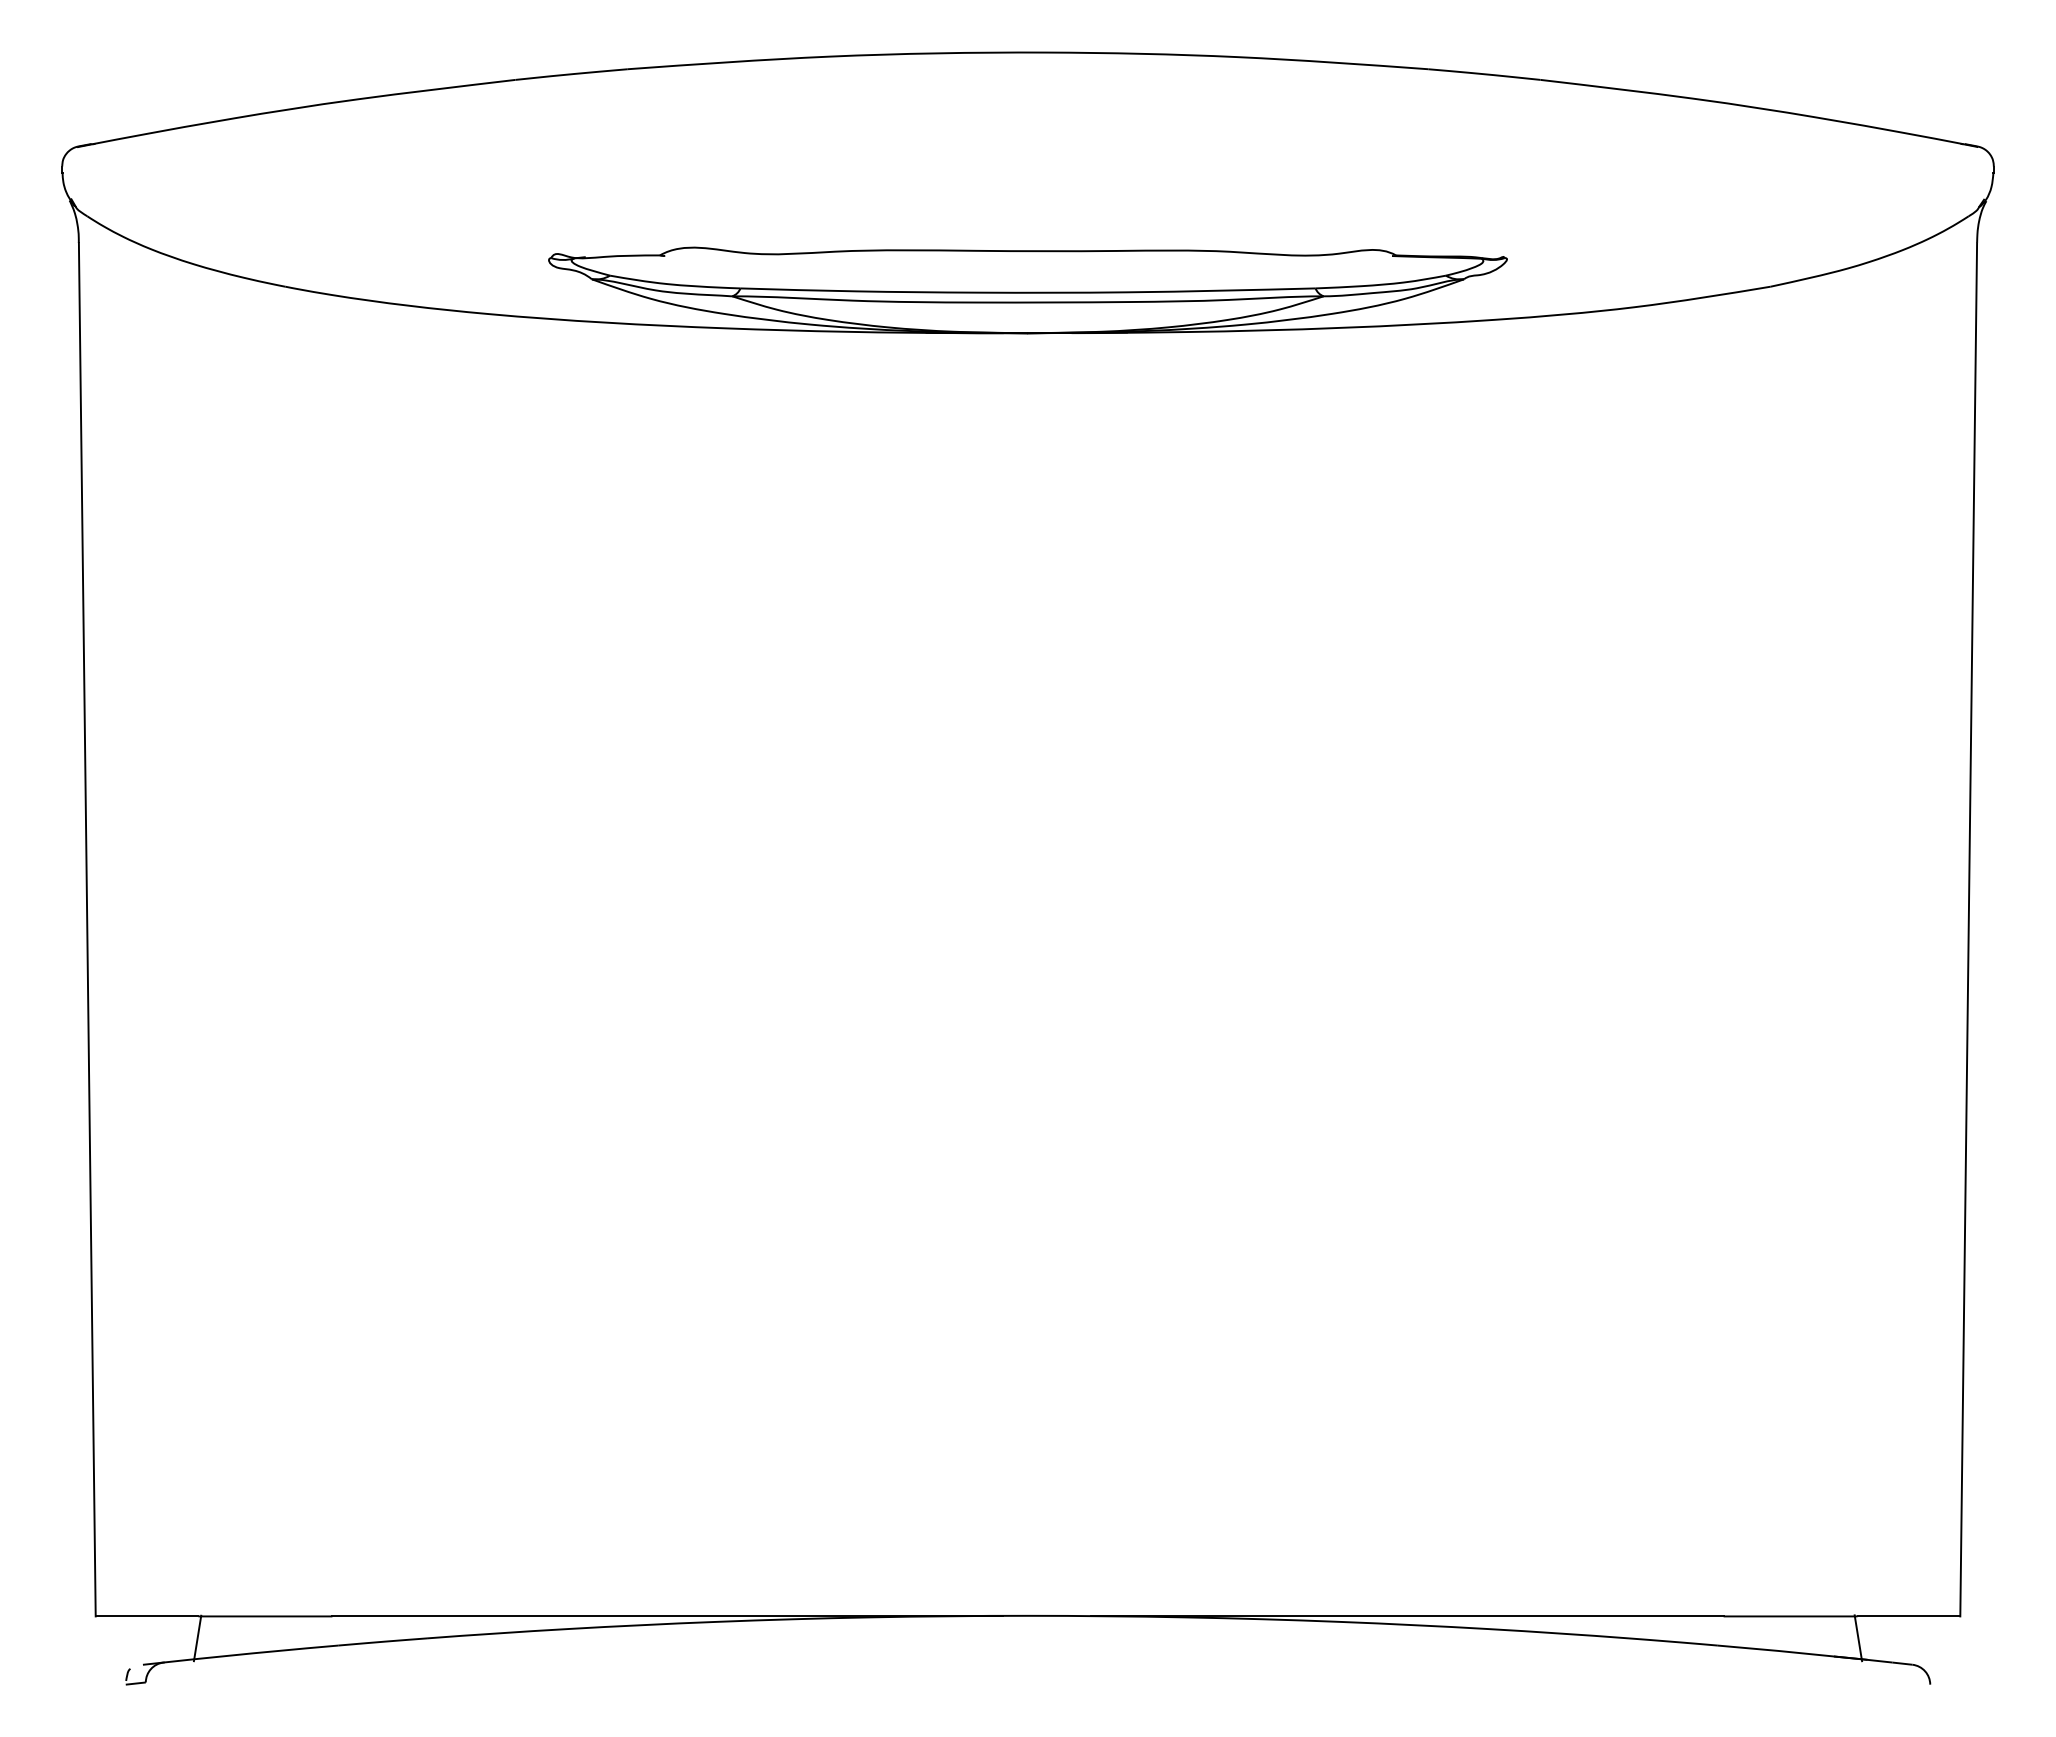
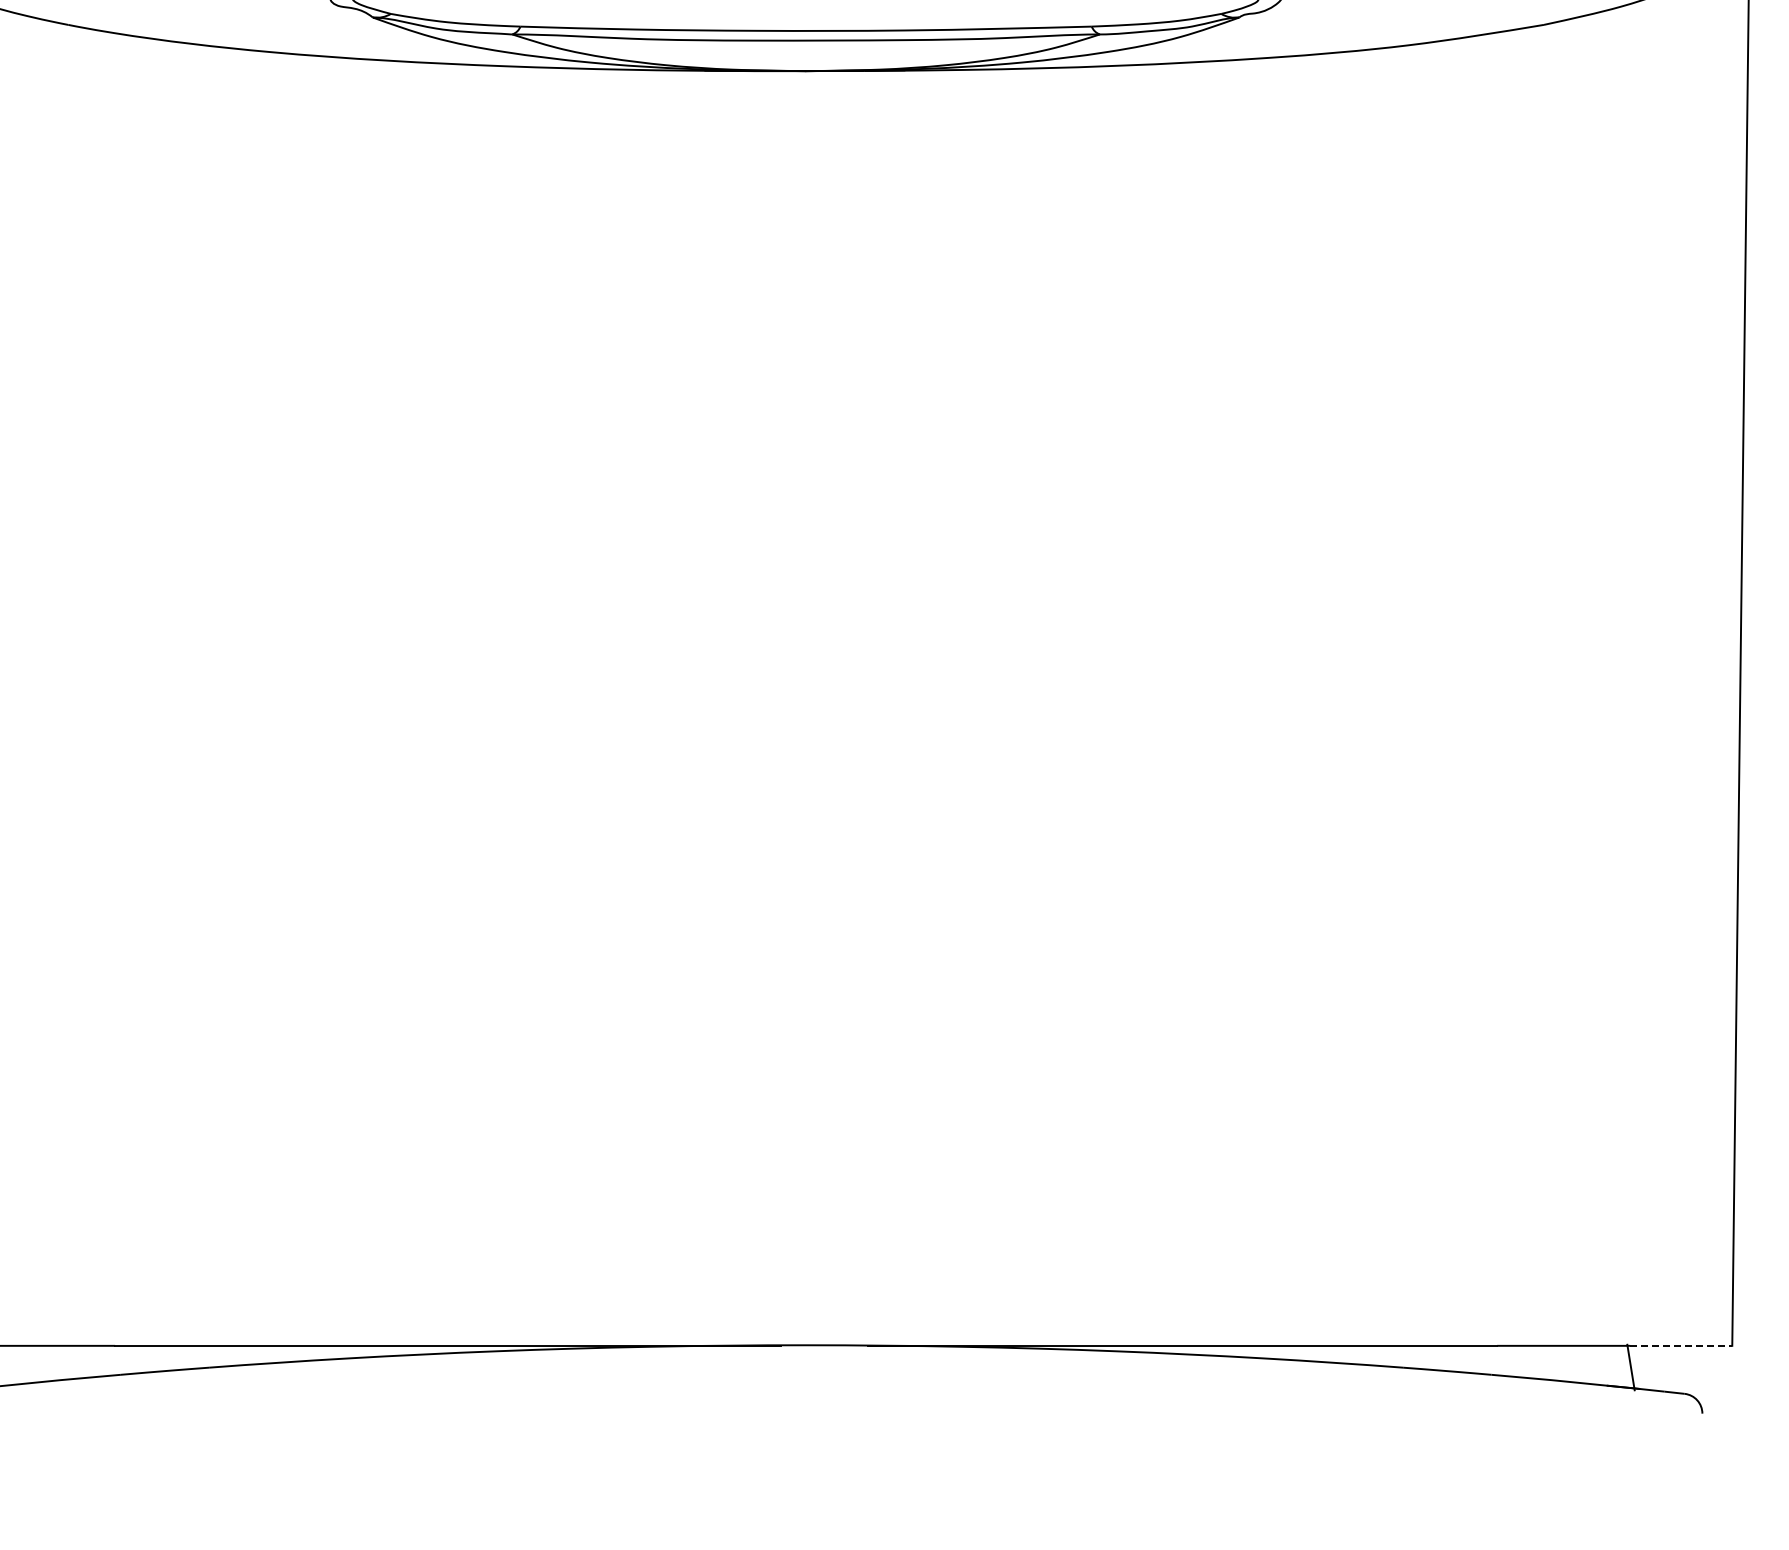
line: (1909, 1616) -> (1681, 1345), solid -> dashed

